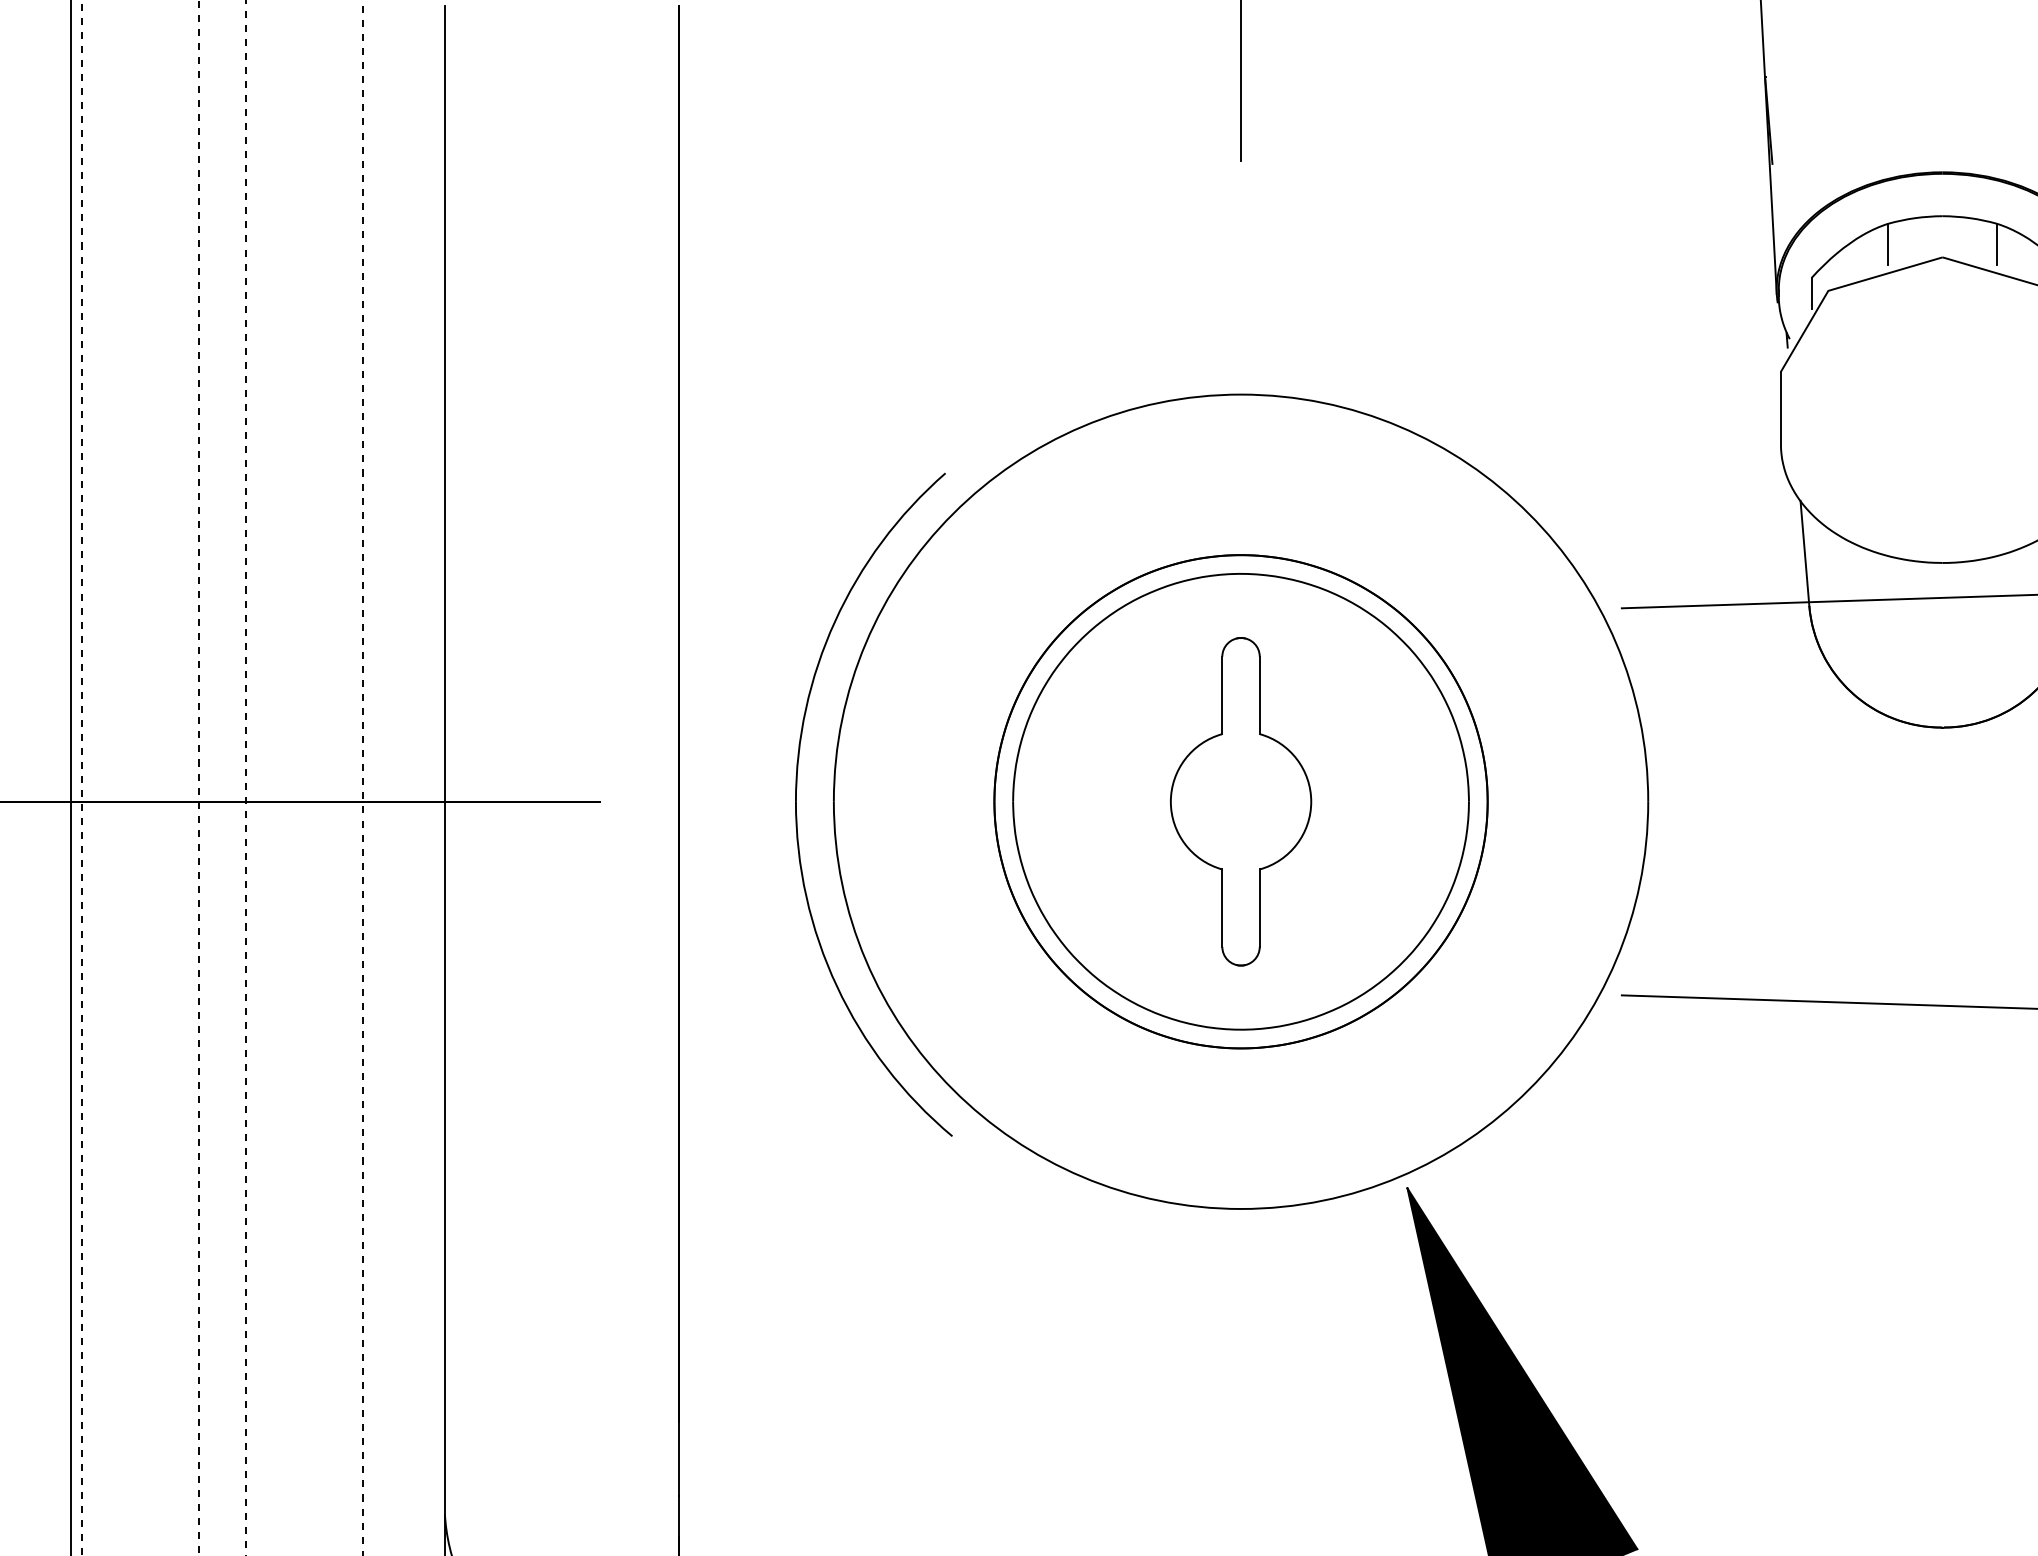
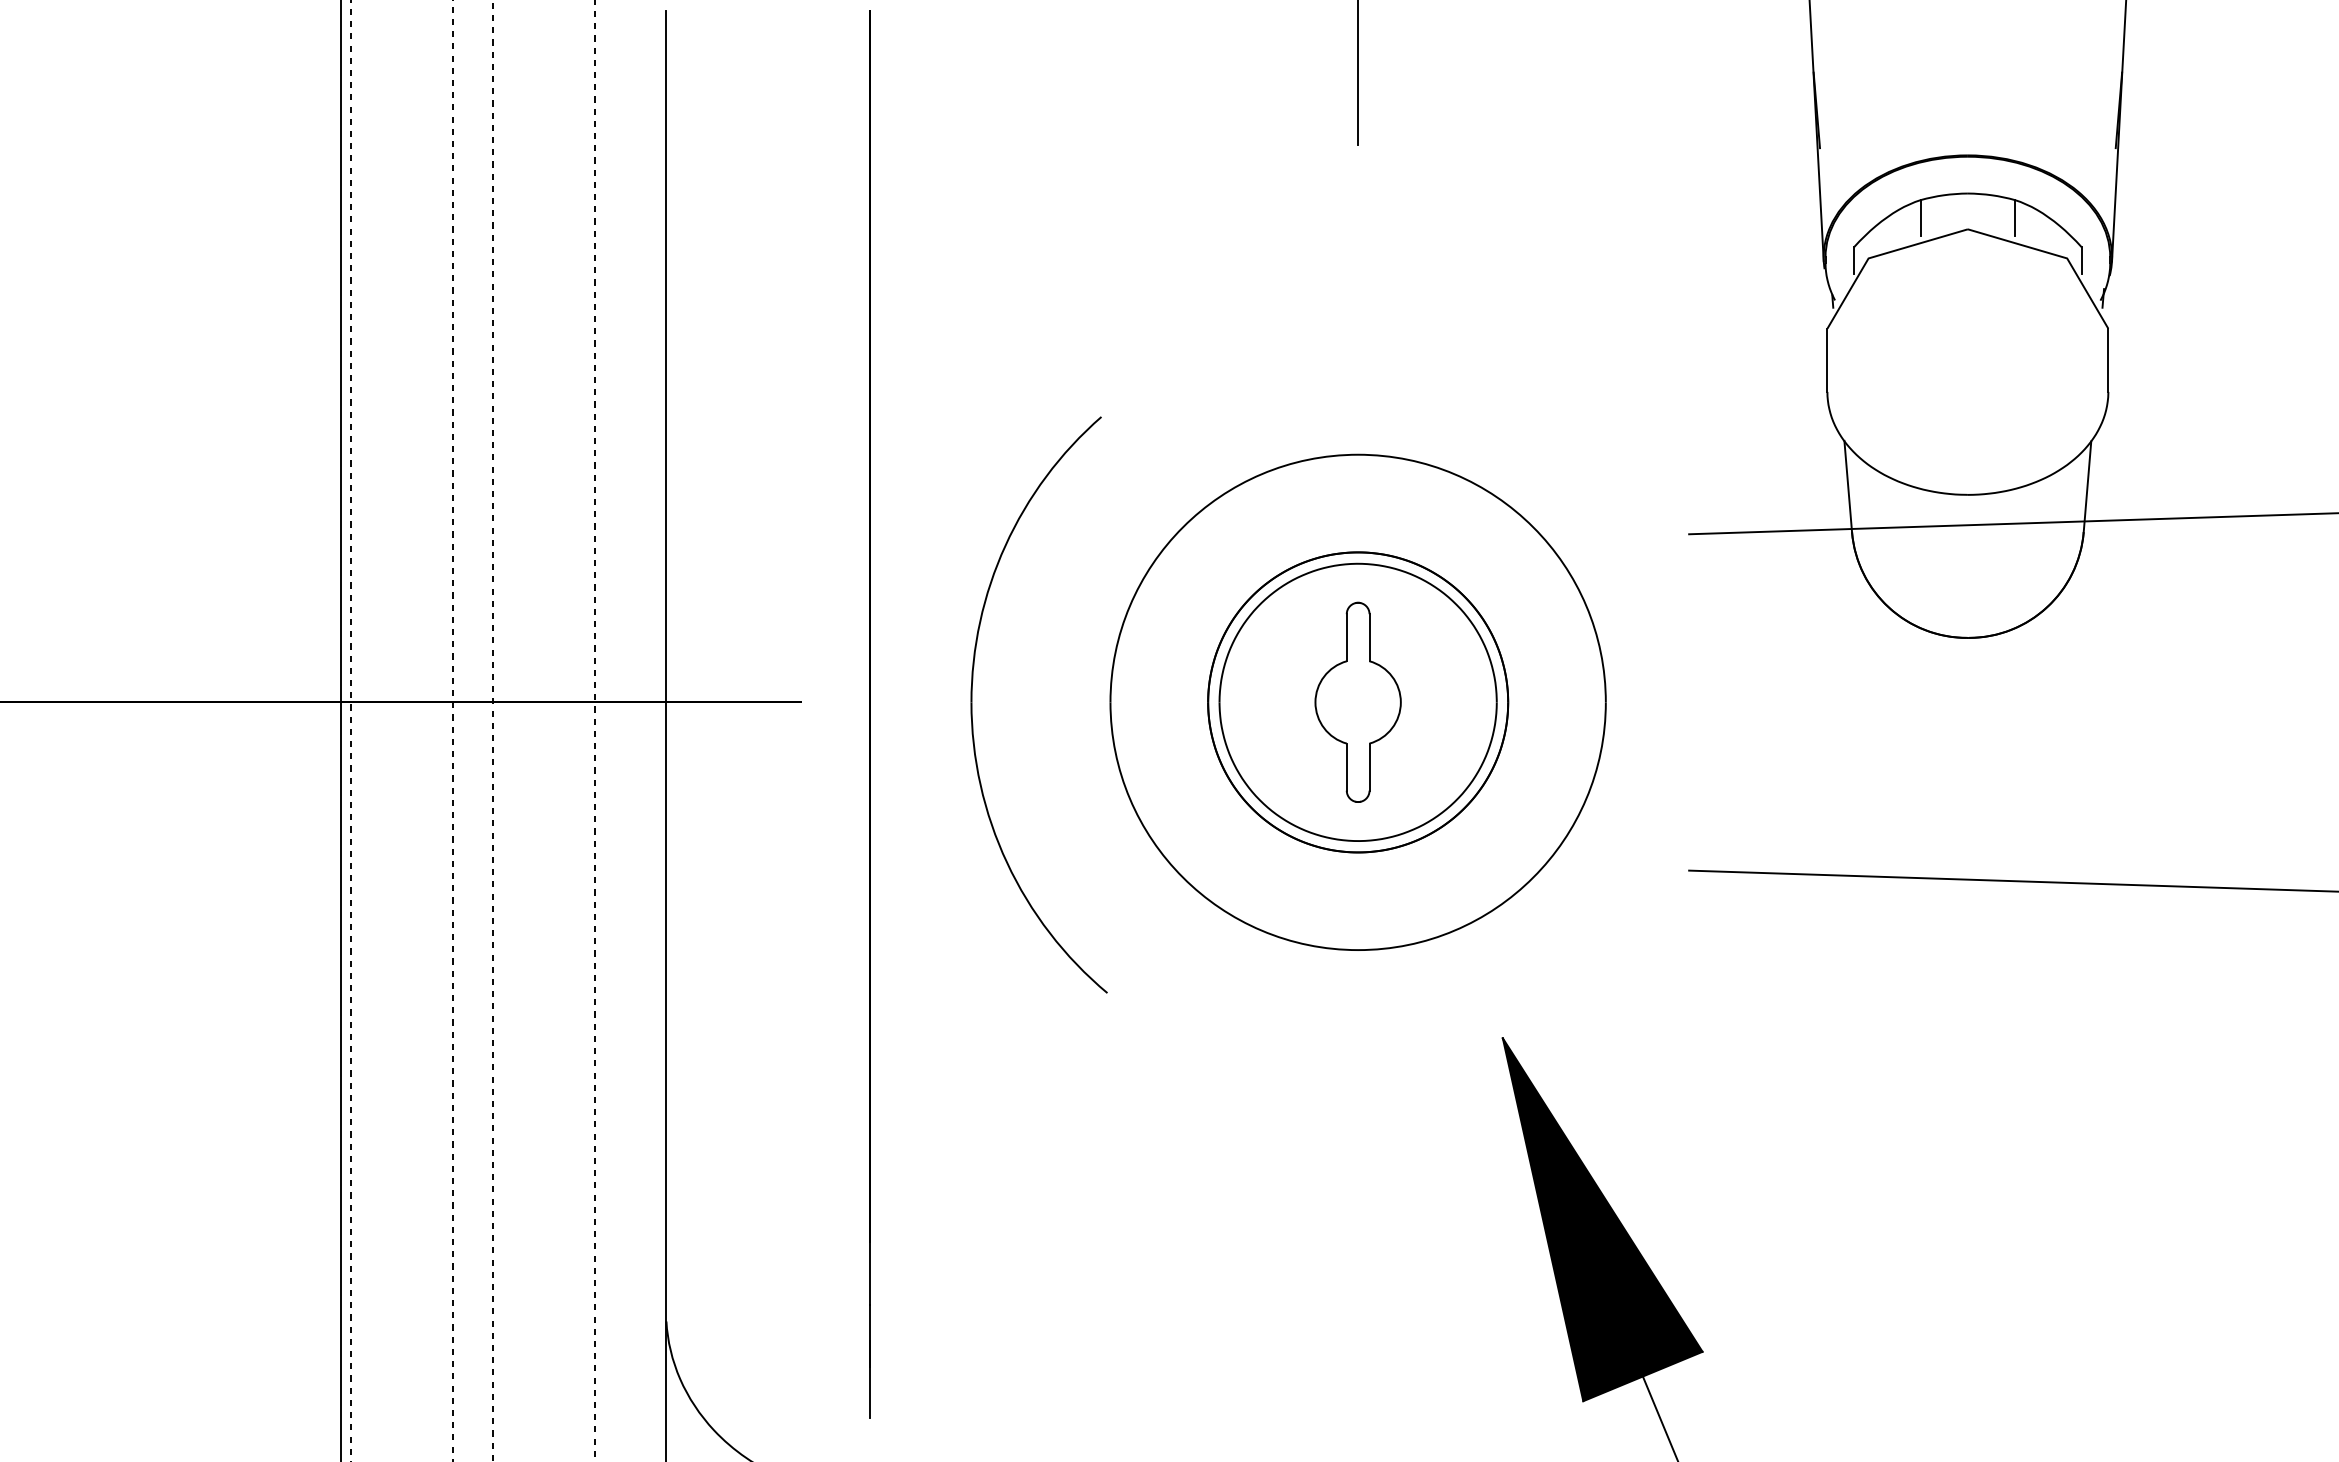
part: (1240, 801) -> (1357, 702), size x0.7

